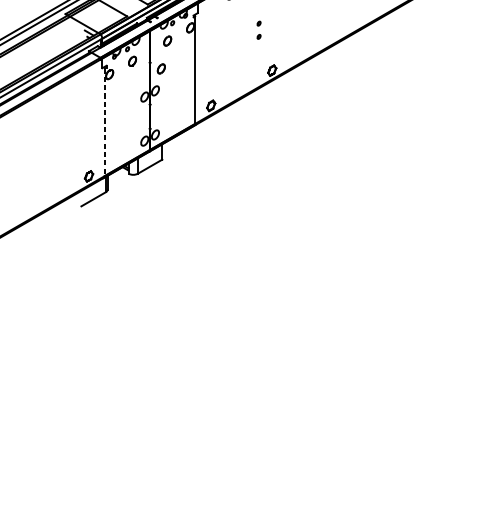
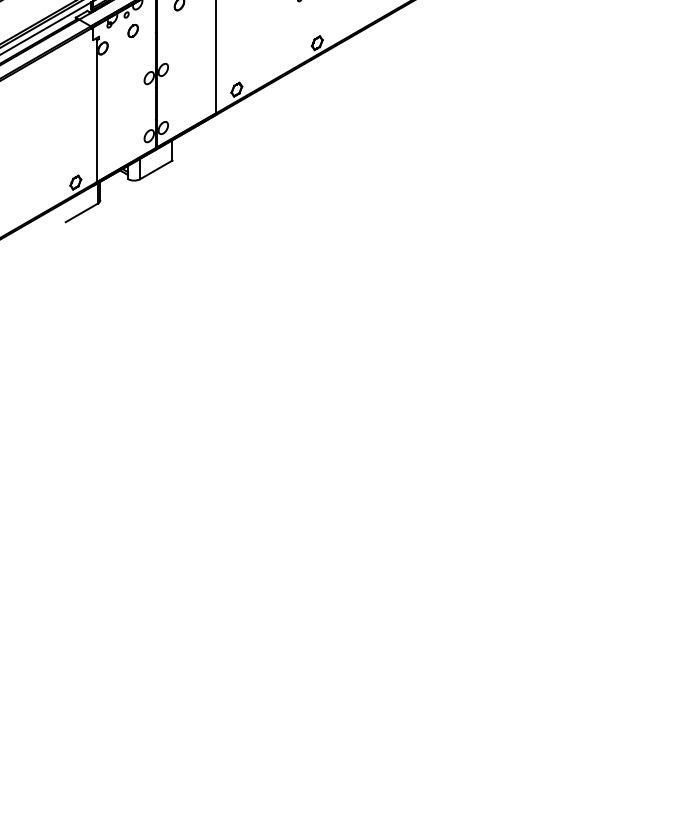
part: (160, 68) -> (170, 40), removed
line: (104, 122) -> (96, 111), dashed -> solid

